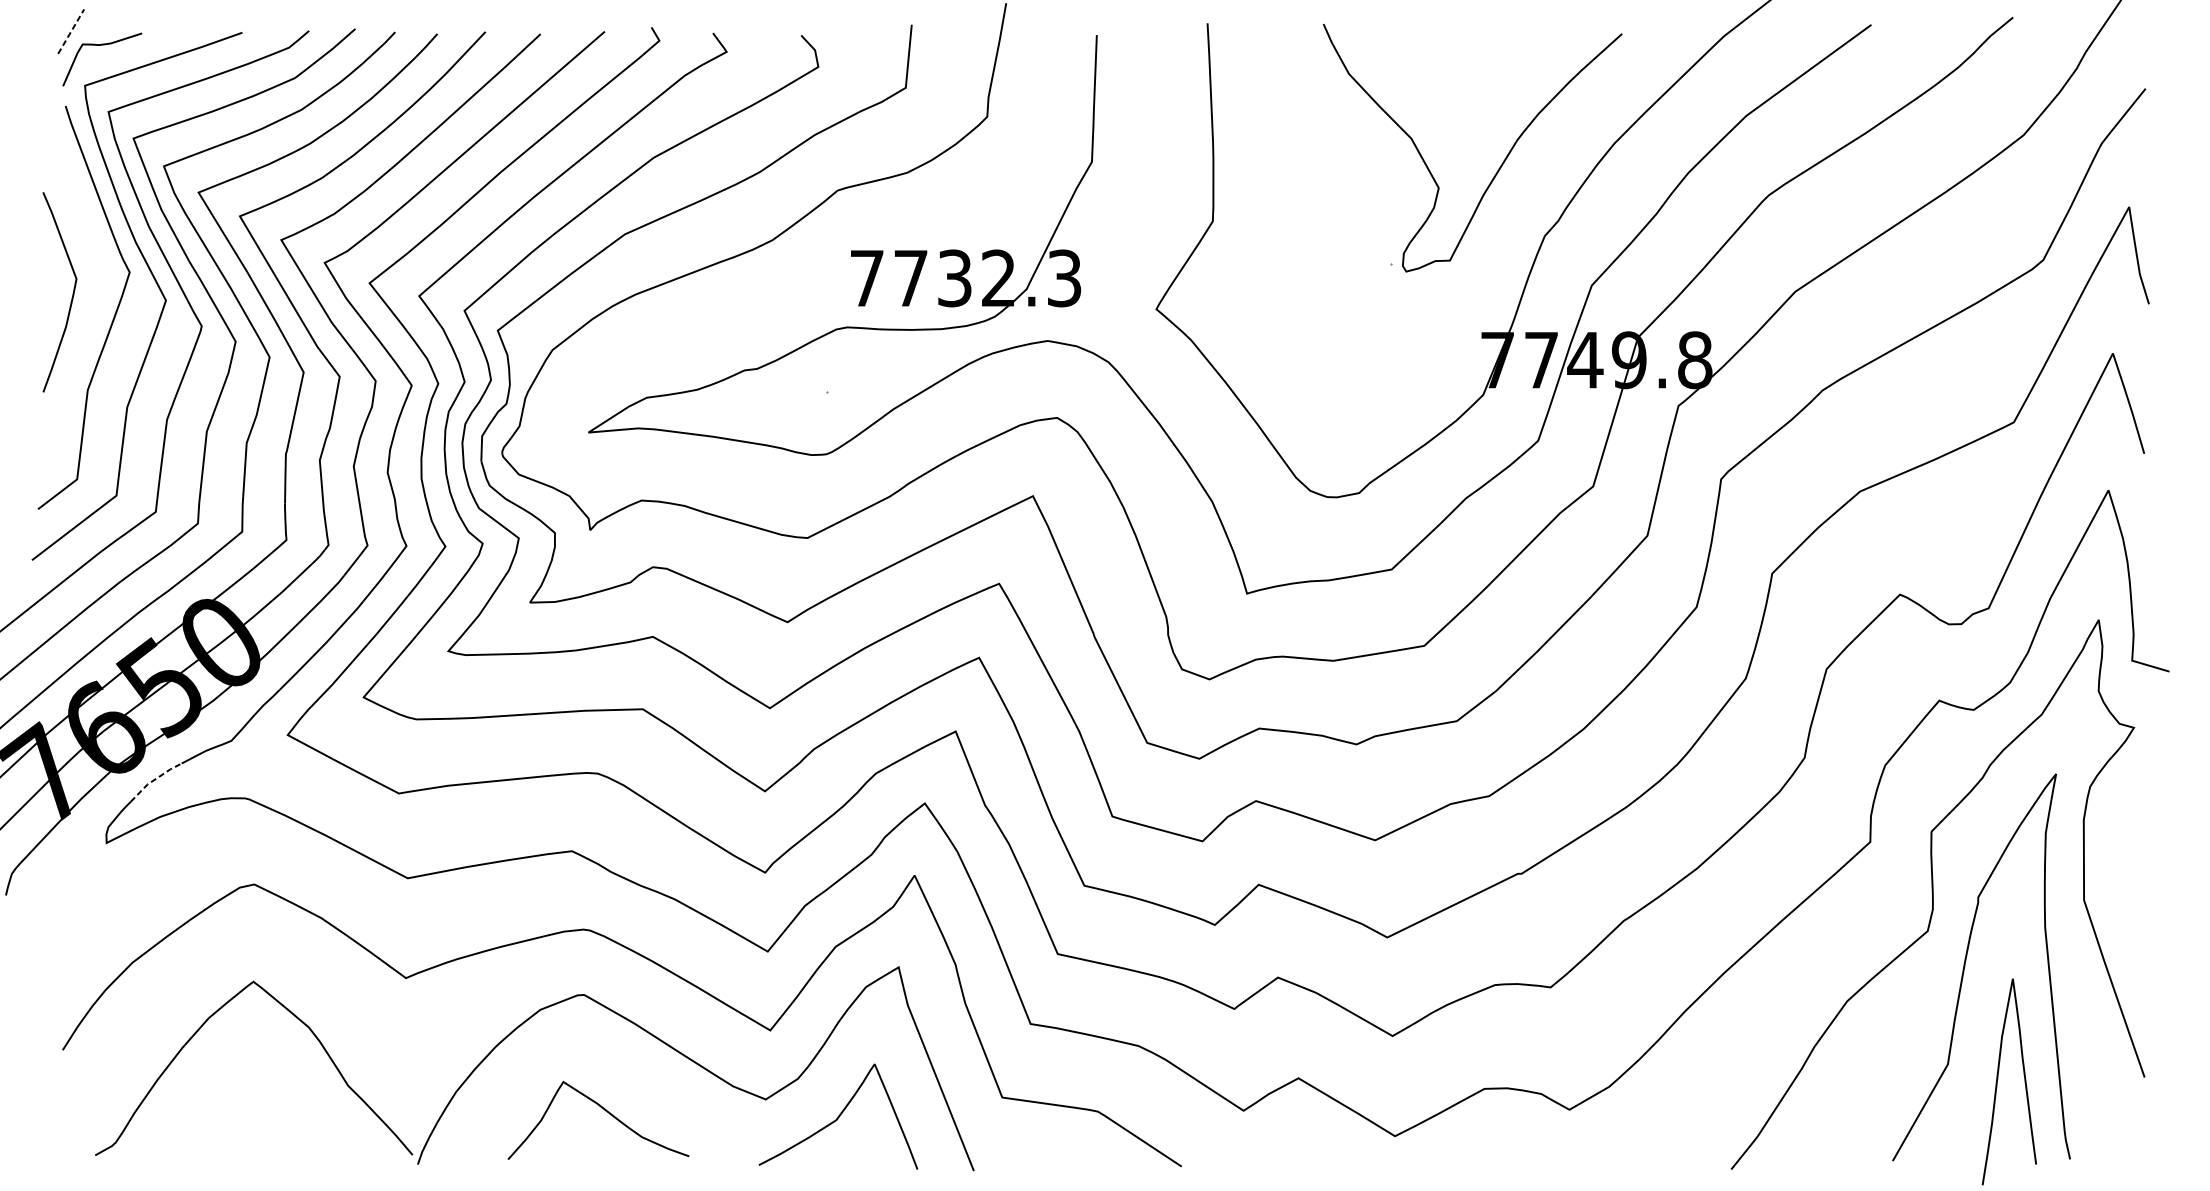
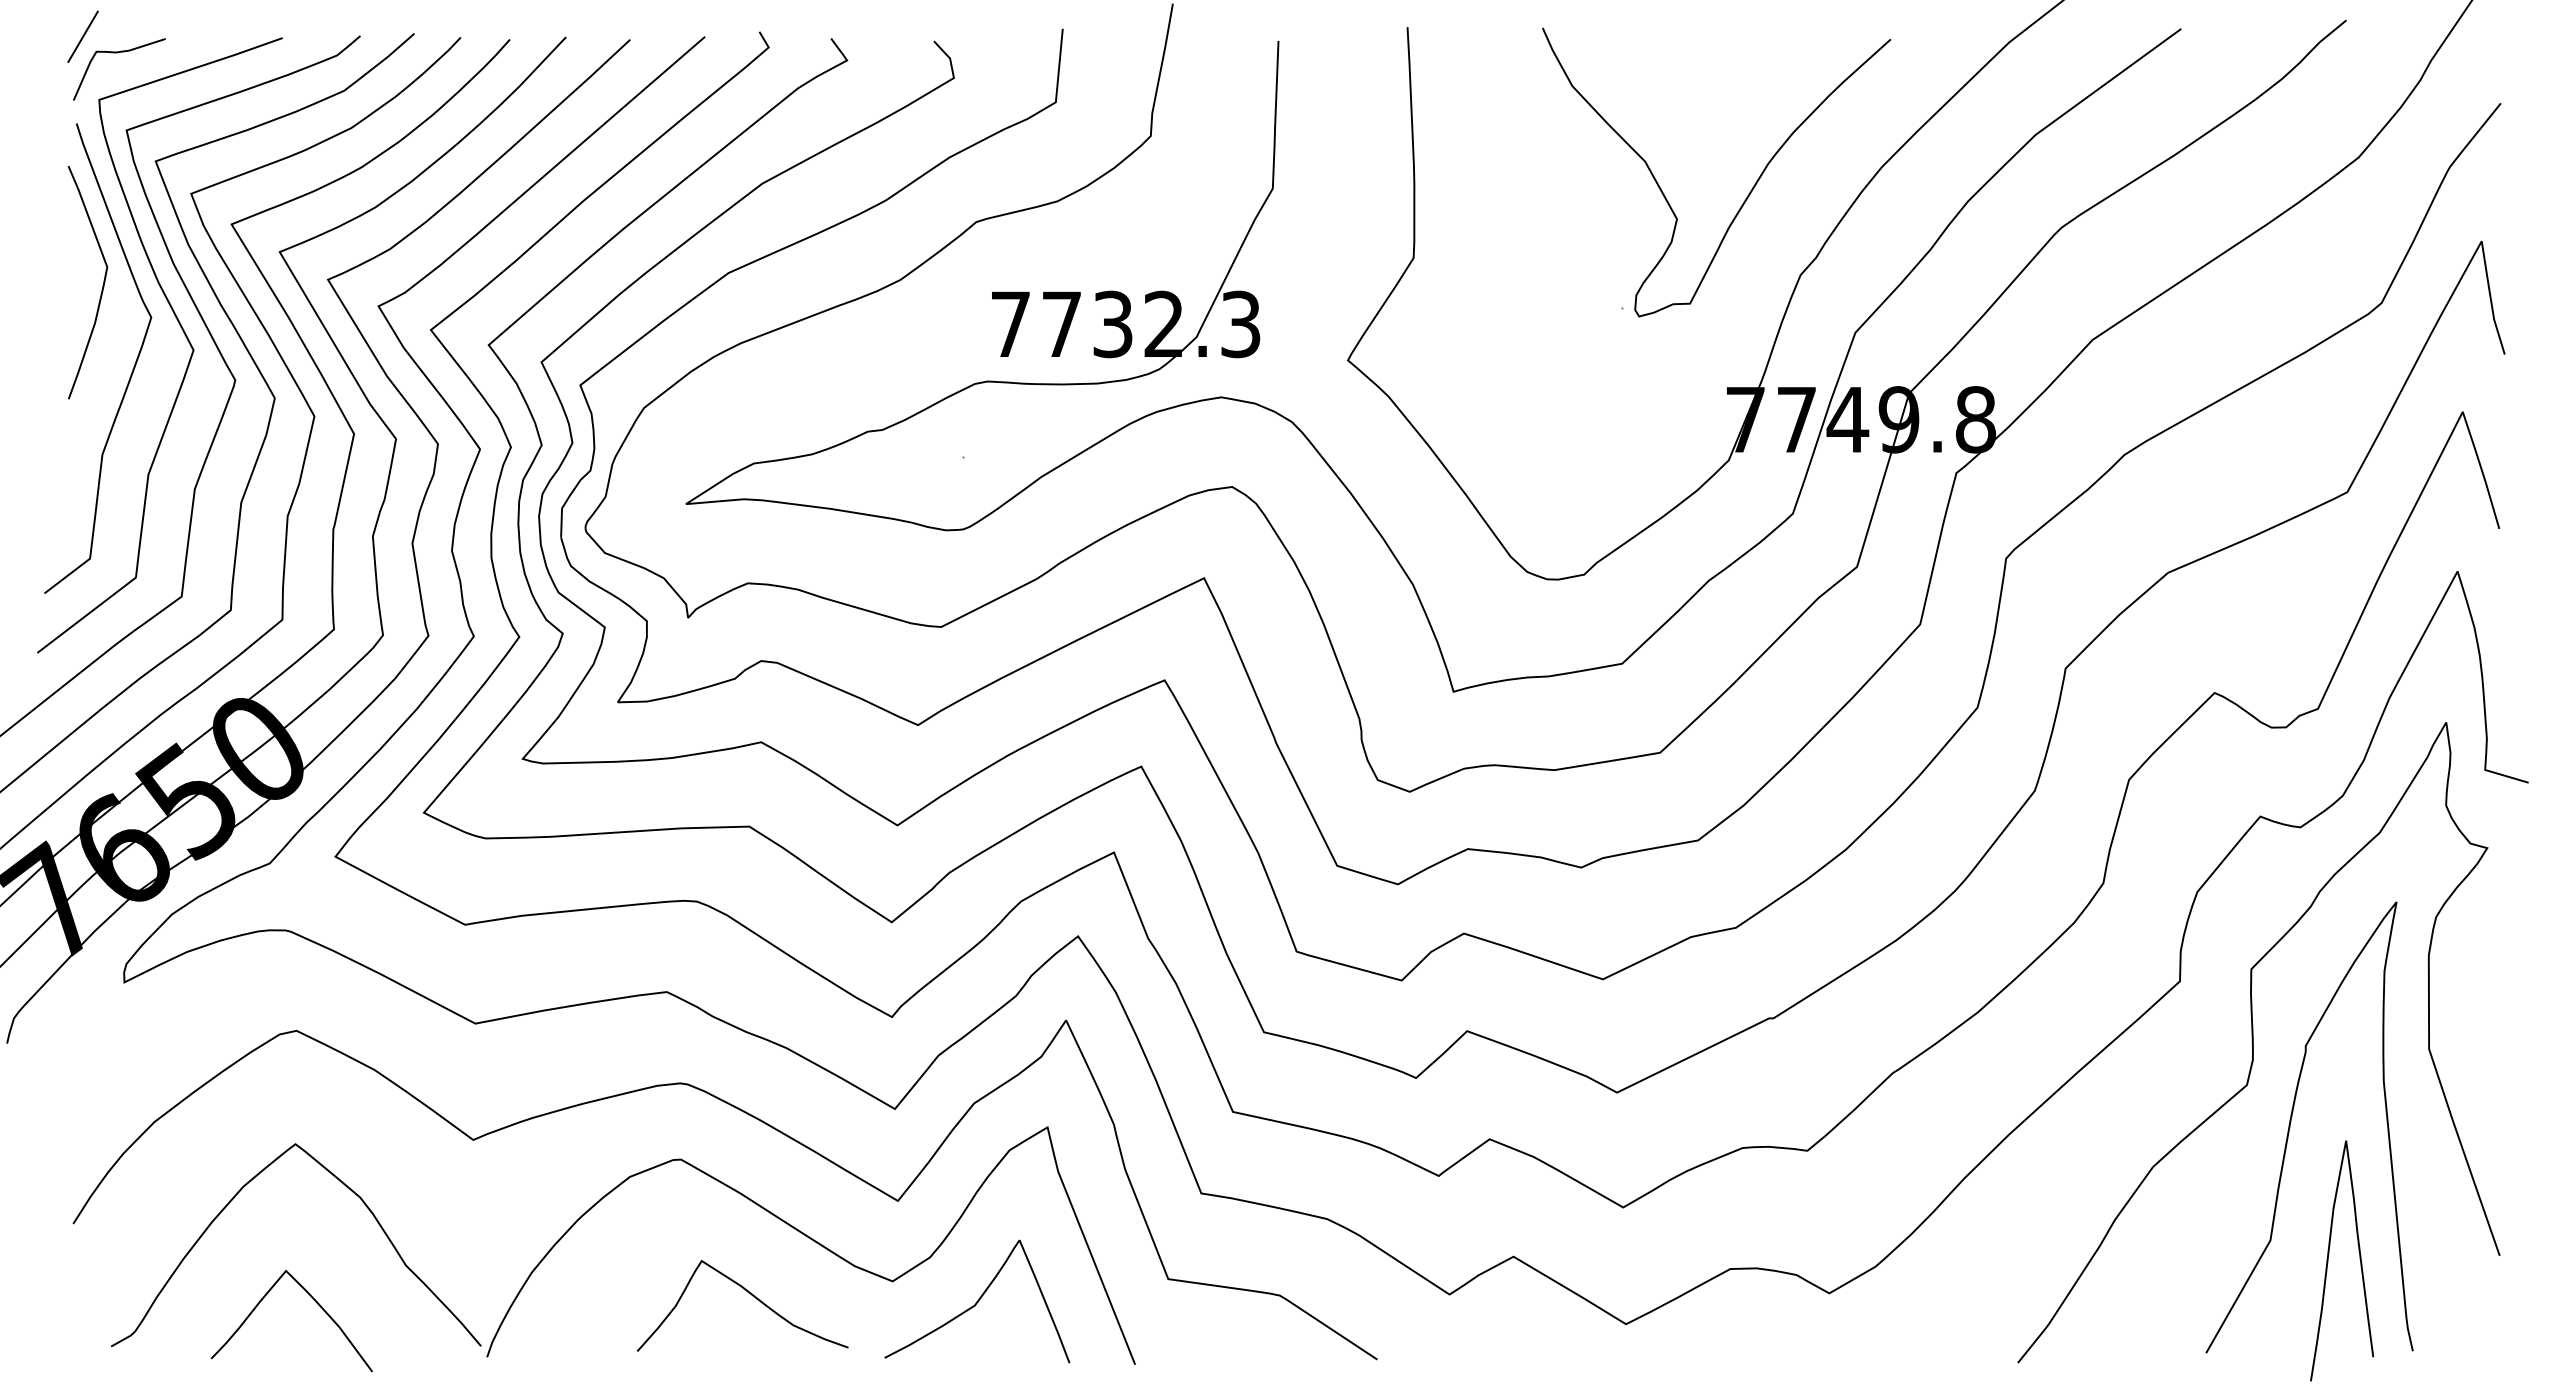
line: (71, 31) -> (83, 36), dashed -> solid
curve: (72, 294) -> (102, 285), moved
line: (154, 779) -> (180, 908), dashed -> solid
curve: (603, 1109) -> (748, 1293), moved
curve: (268, 1115) -> (313, 1300), added

